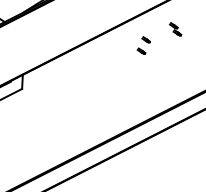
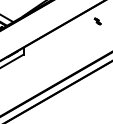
part: (143, 46) -> (82, 30), removed

